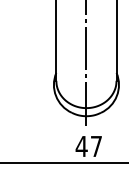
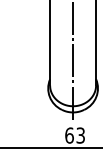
text: (88, 146) -> (74, 135), 47 -> 63

